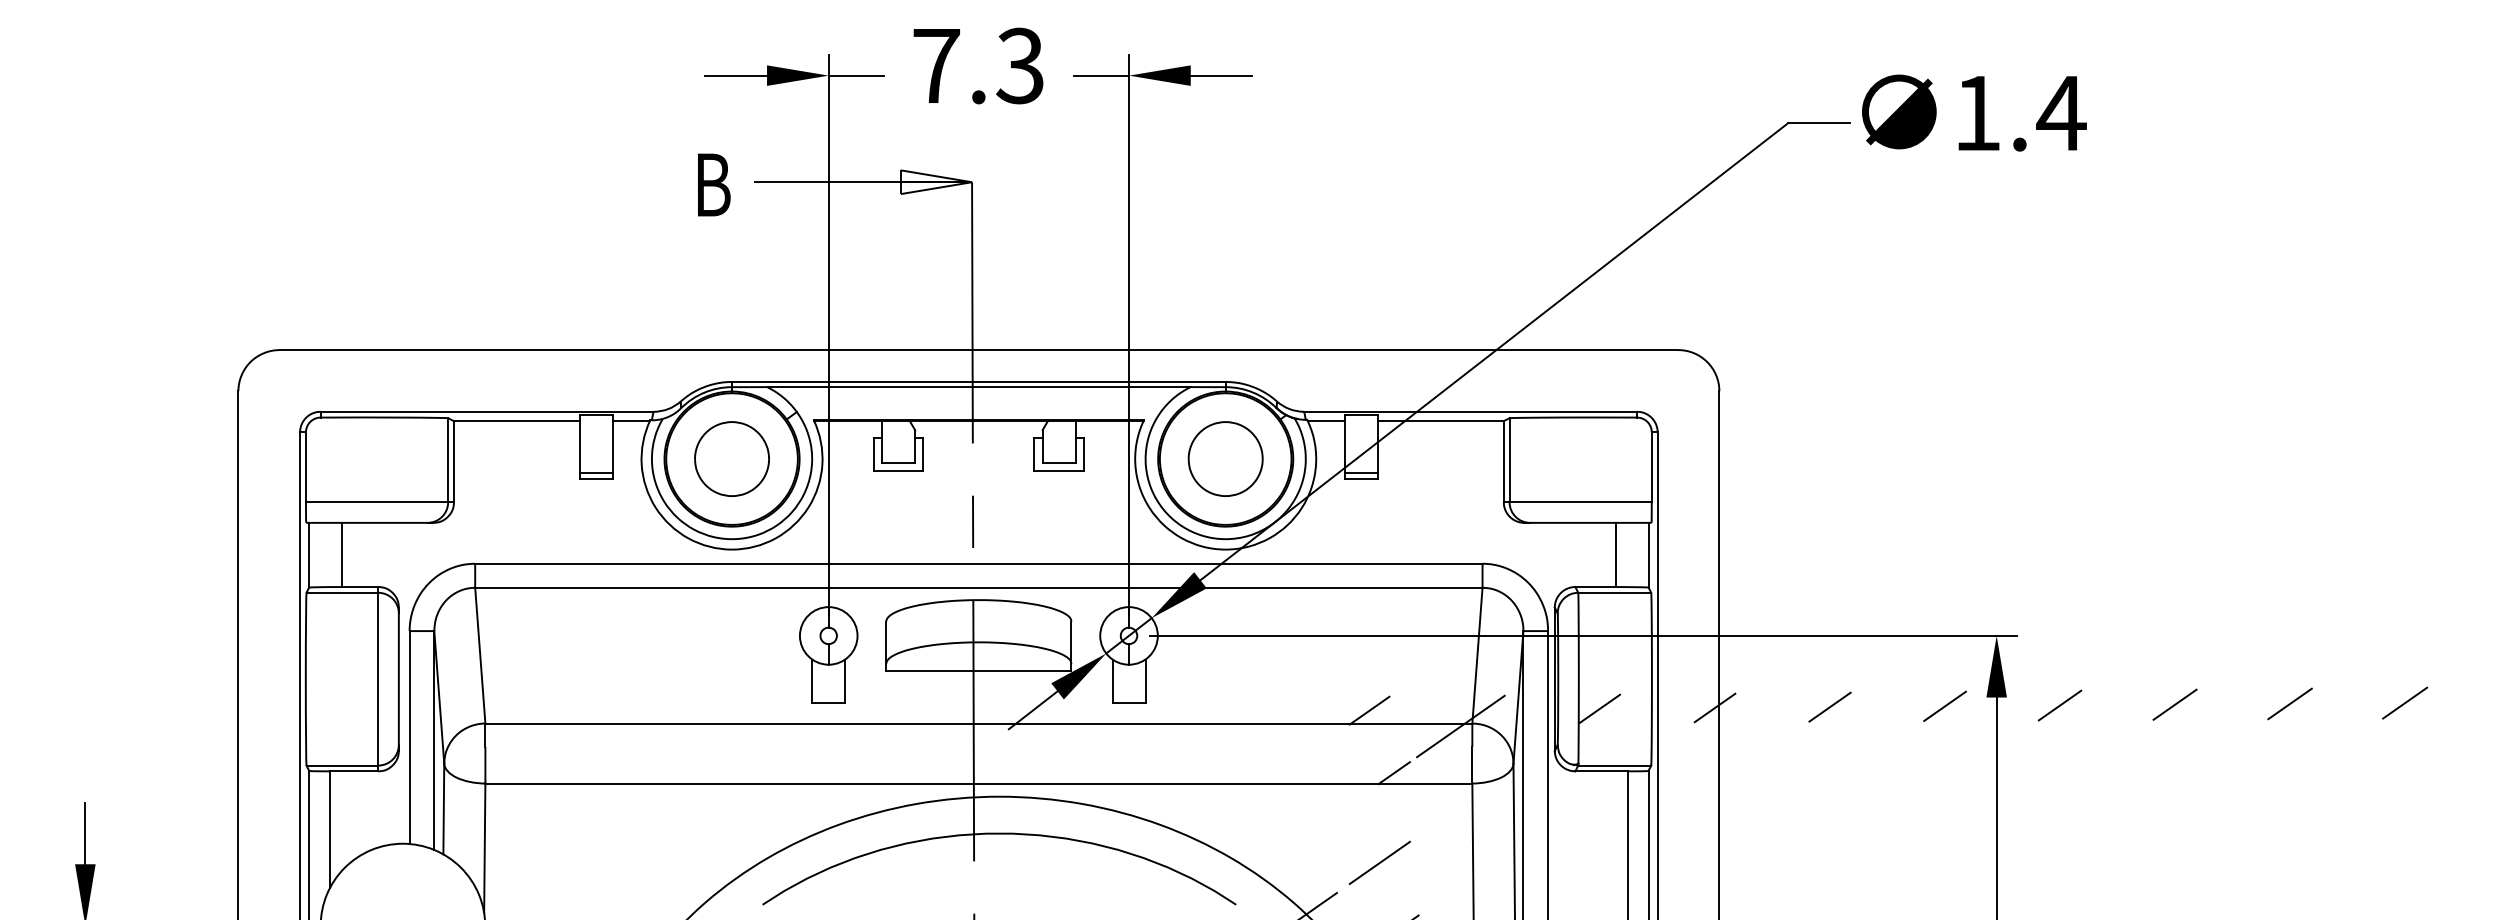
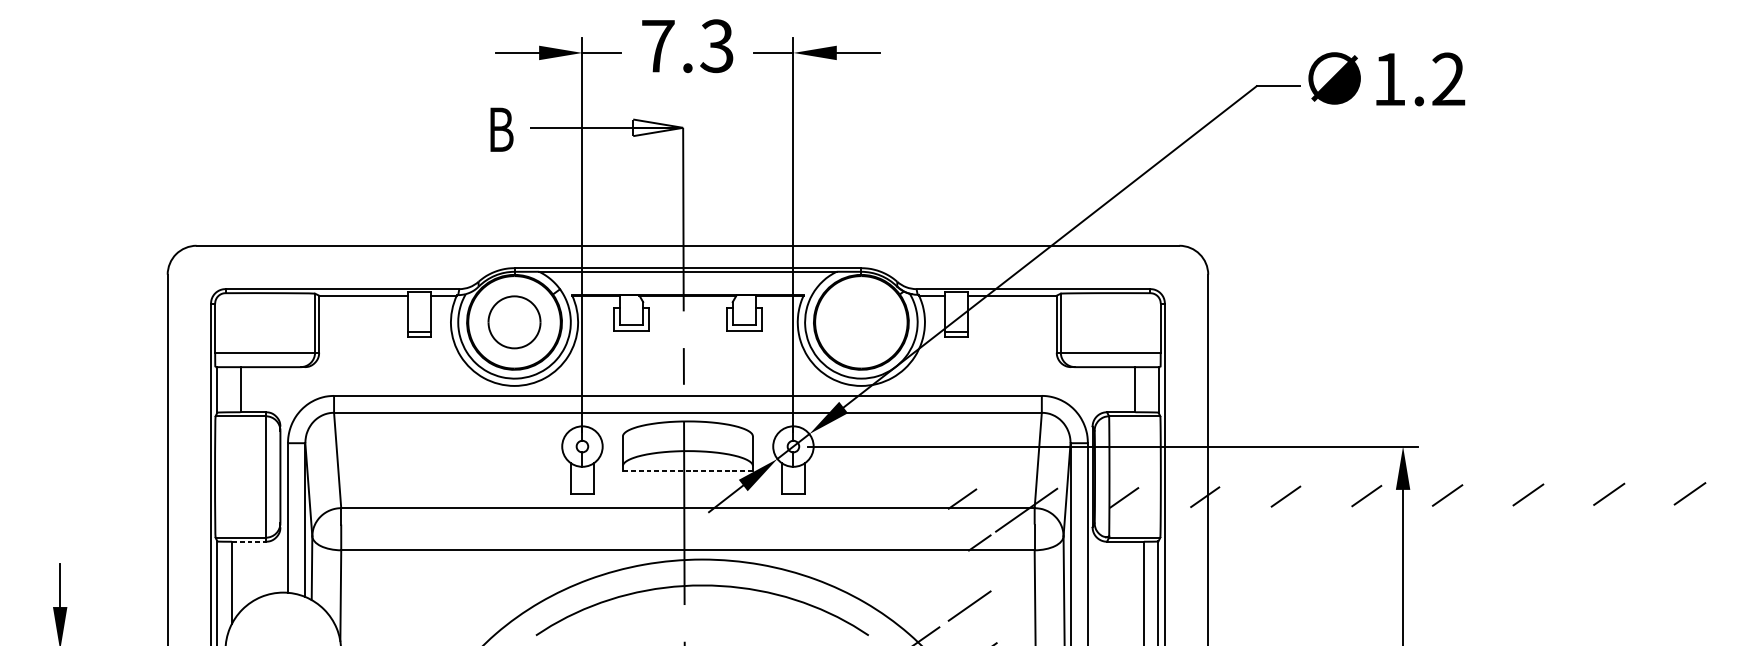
text: (2061, 112) -> (1448, 78), 1.4 -> 1.2
part: (1225, 458) -> (861, 321), removed
line: (978, 670) -> (687, 470), solid -> dashed
line: (354, 771) -> (249, 541), solid -> dashed

